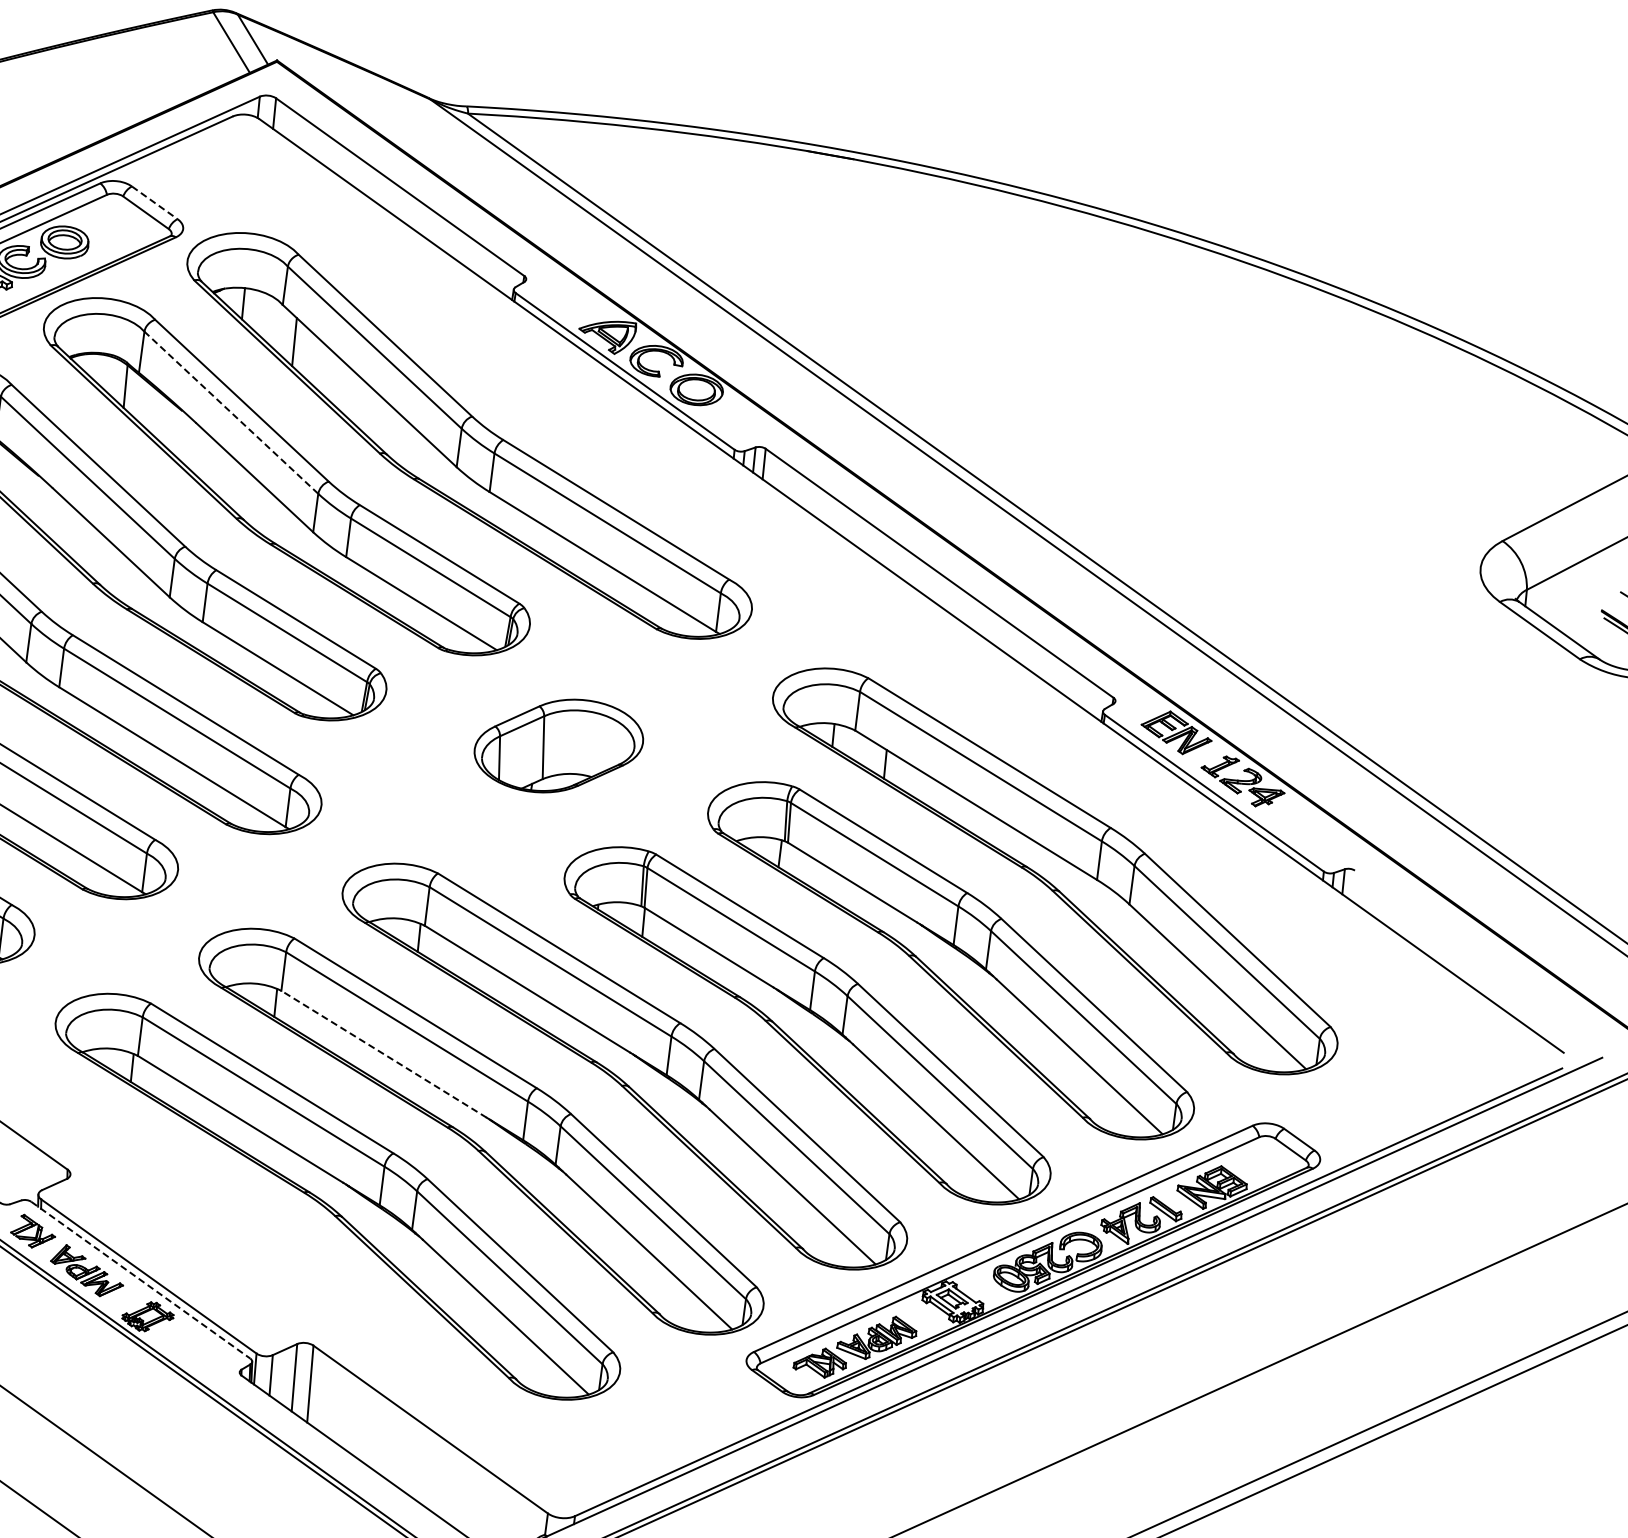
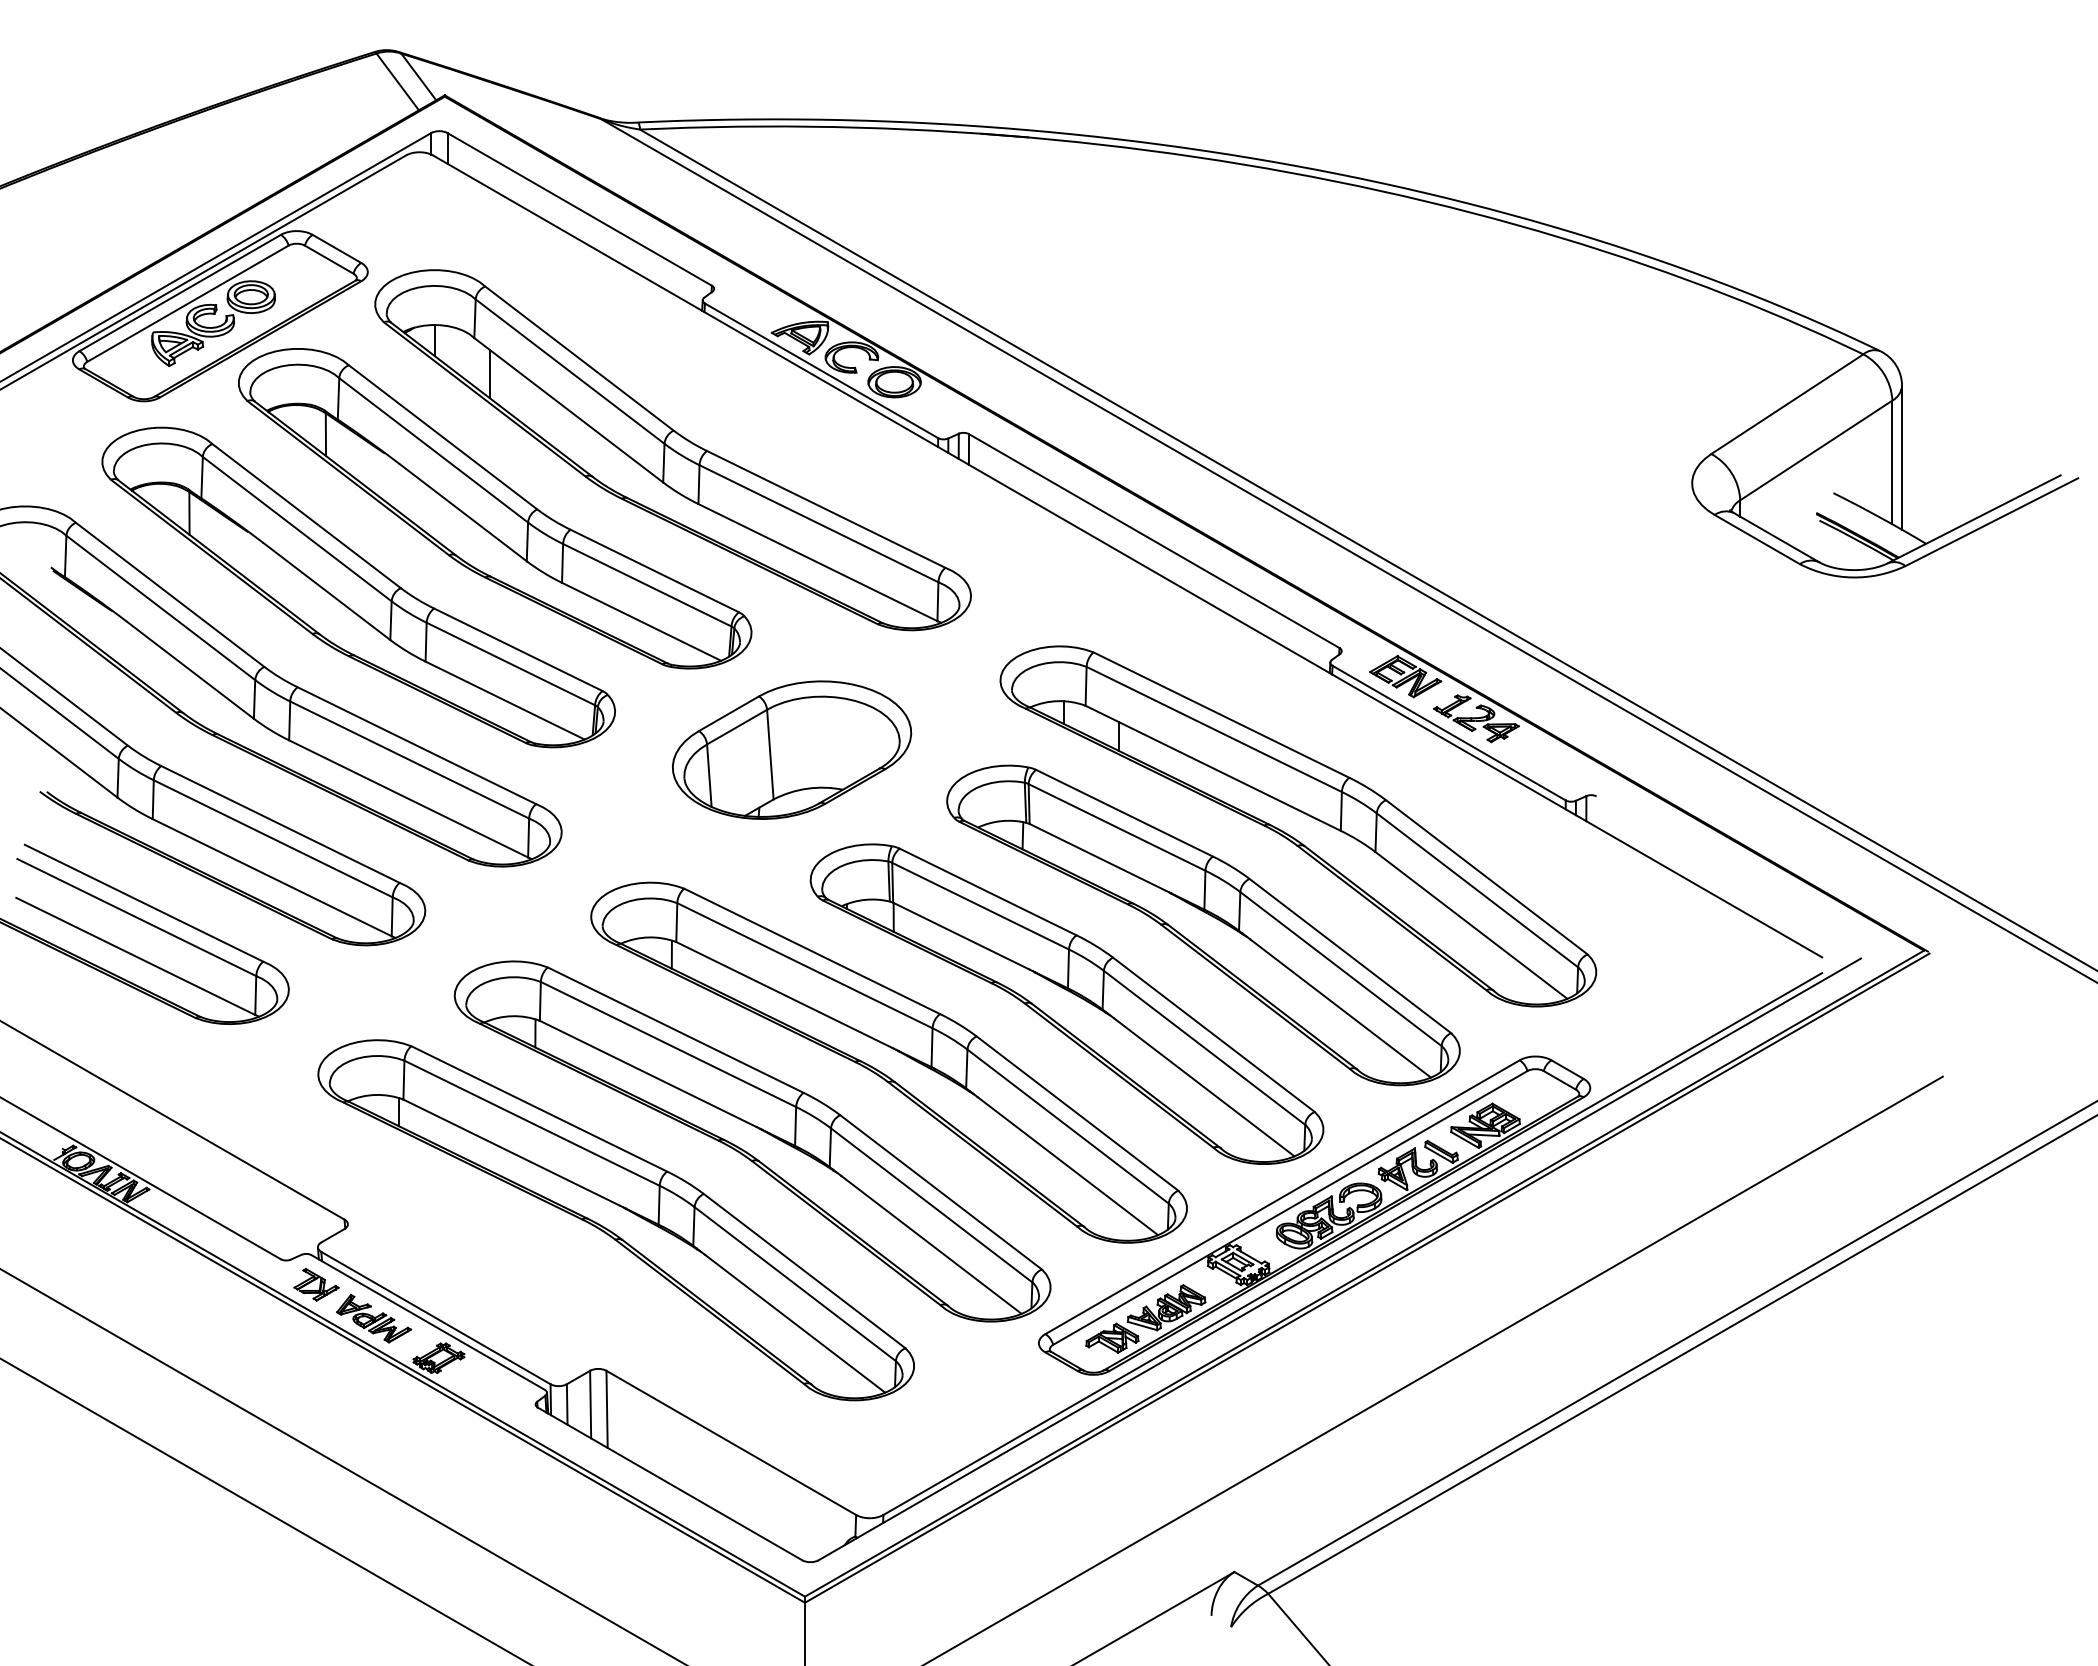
line: (155, 203) -> (337, 249), dashed -> solid
line: (231, 412) -> (433, 450), dashed -> solid
part: (559, 745) -> (792, 749), size x1.43
line: (384, 1053) -> (648, 1073), dashed -> solid
line: (141, 1280) -> (428, 1322), dashed -> solid

